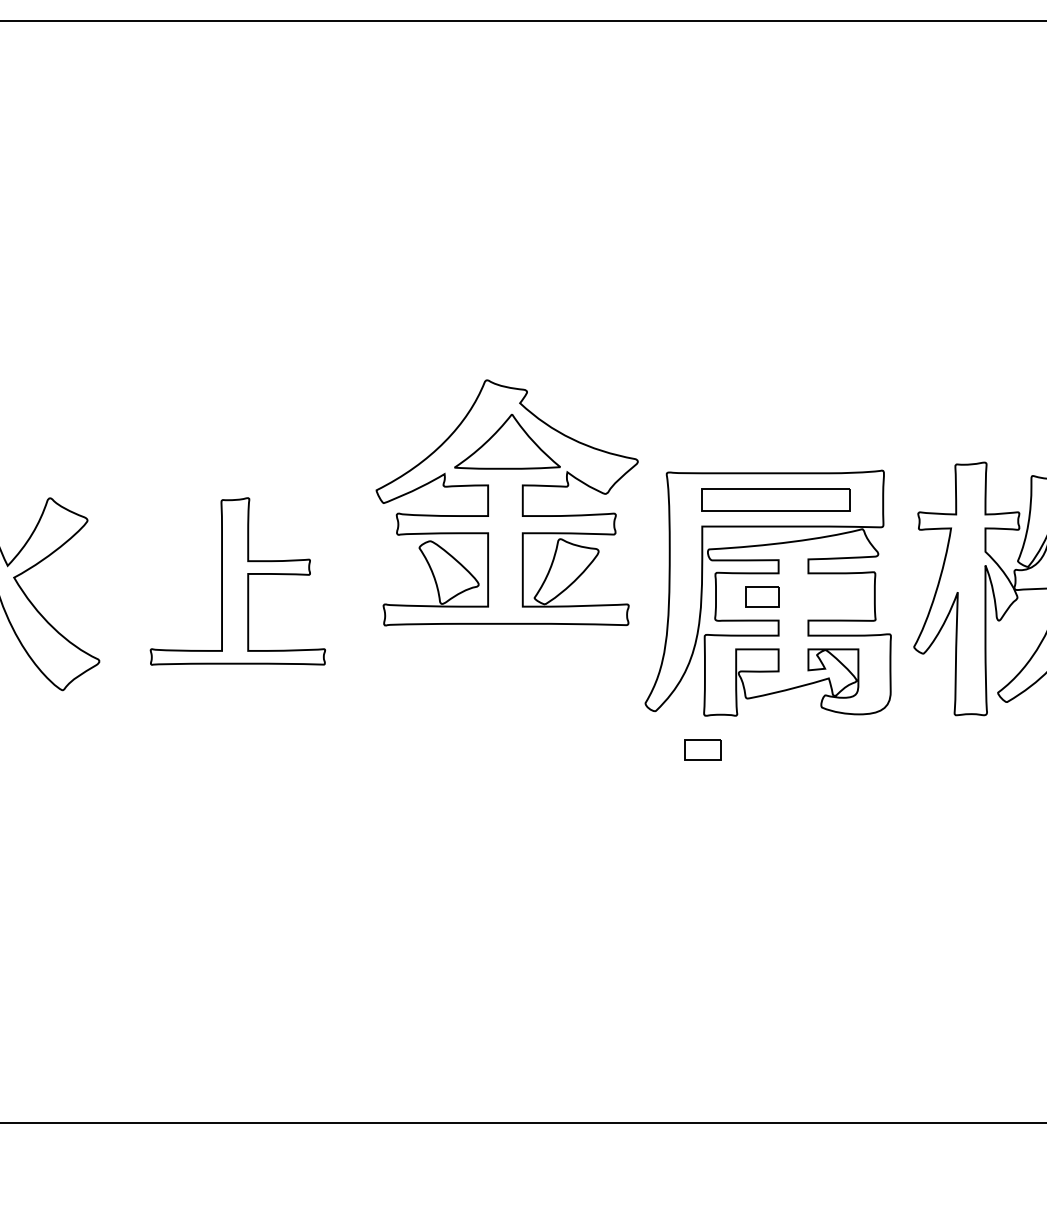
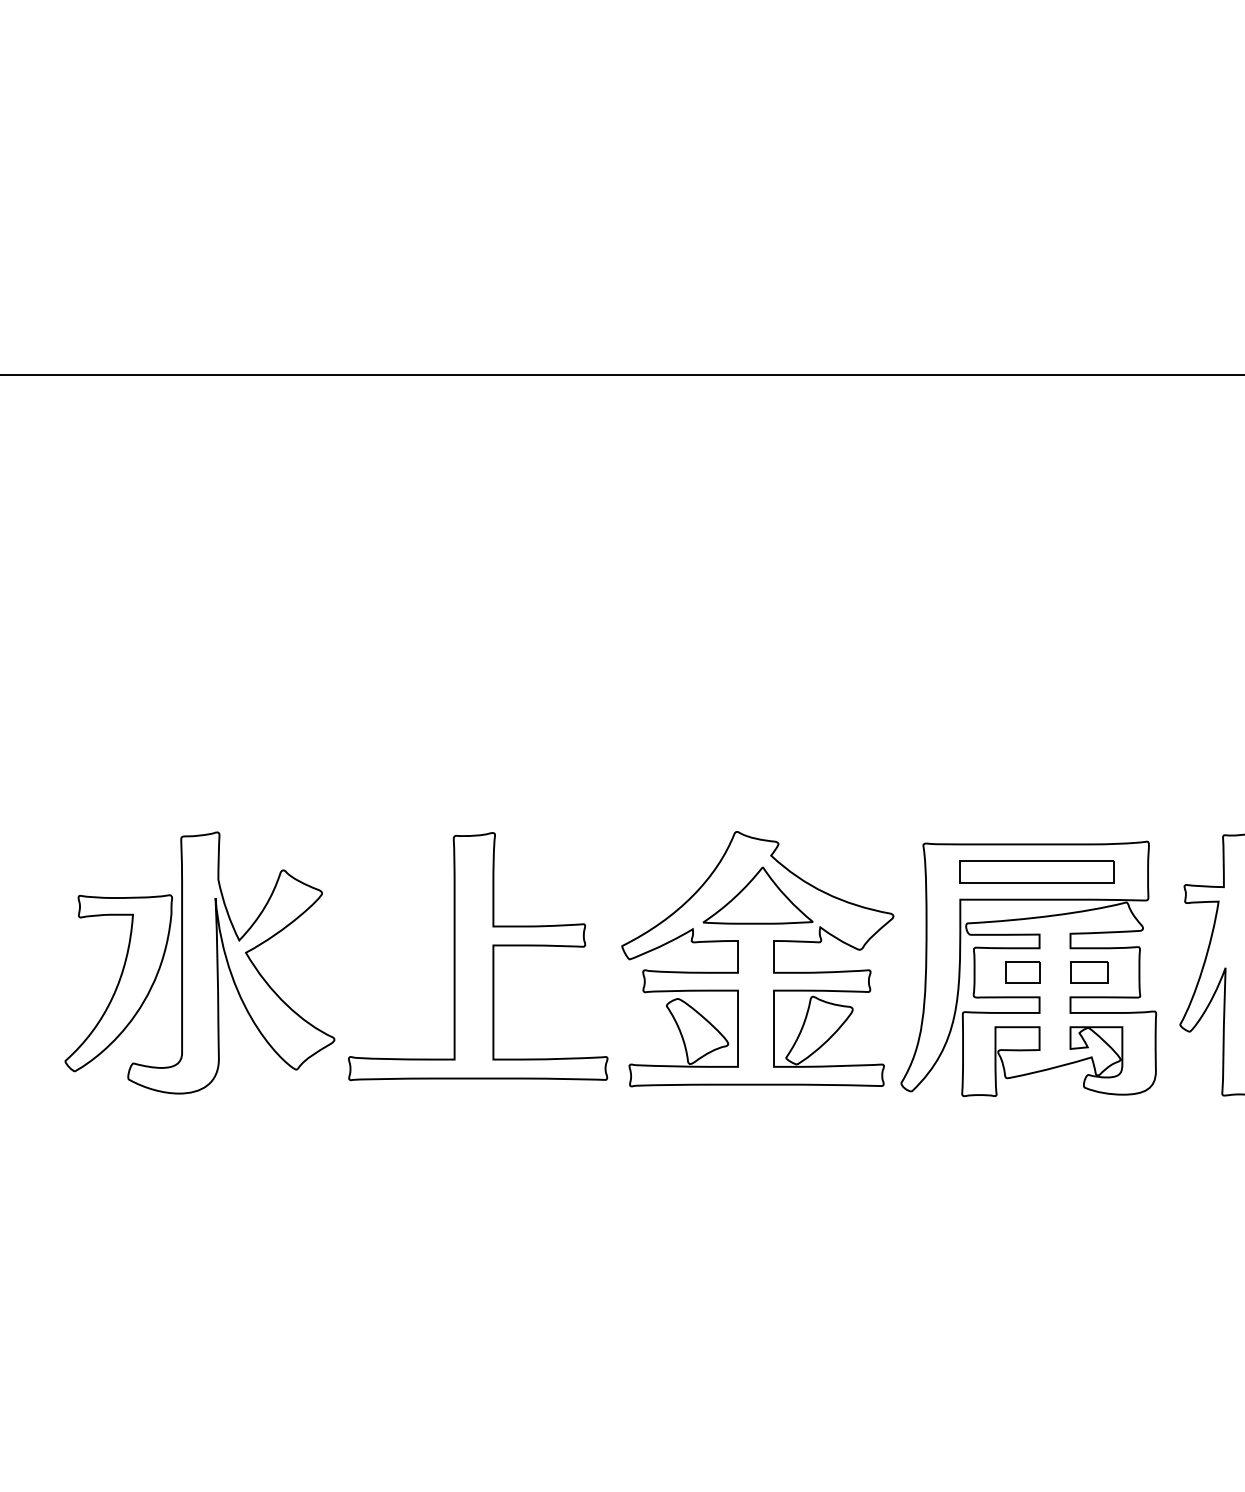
part: (506, 503) -> (757, 959), moved
part: (238, 581) -> (478, 956), size x1.43
part: (703, 749) -> (1089, 972), moved

